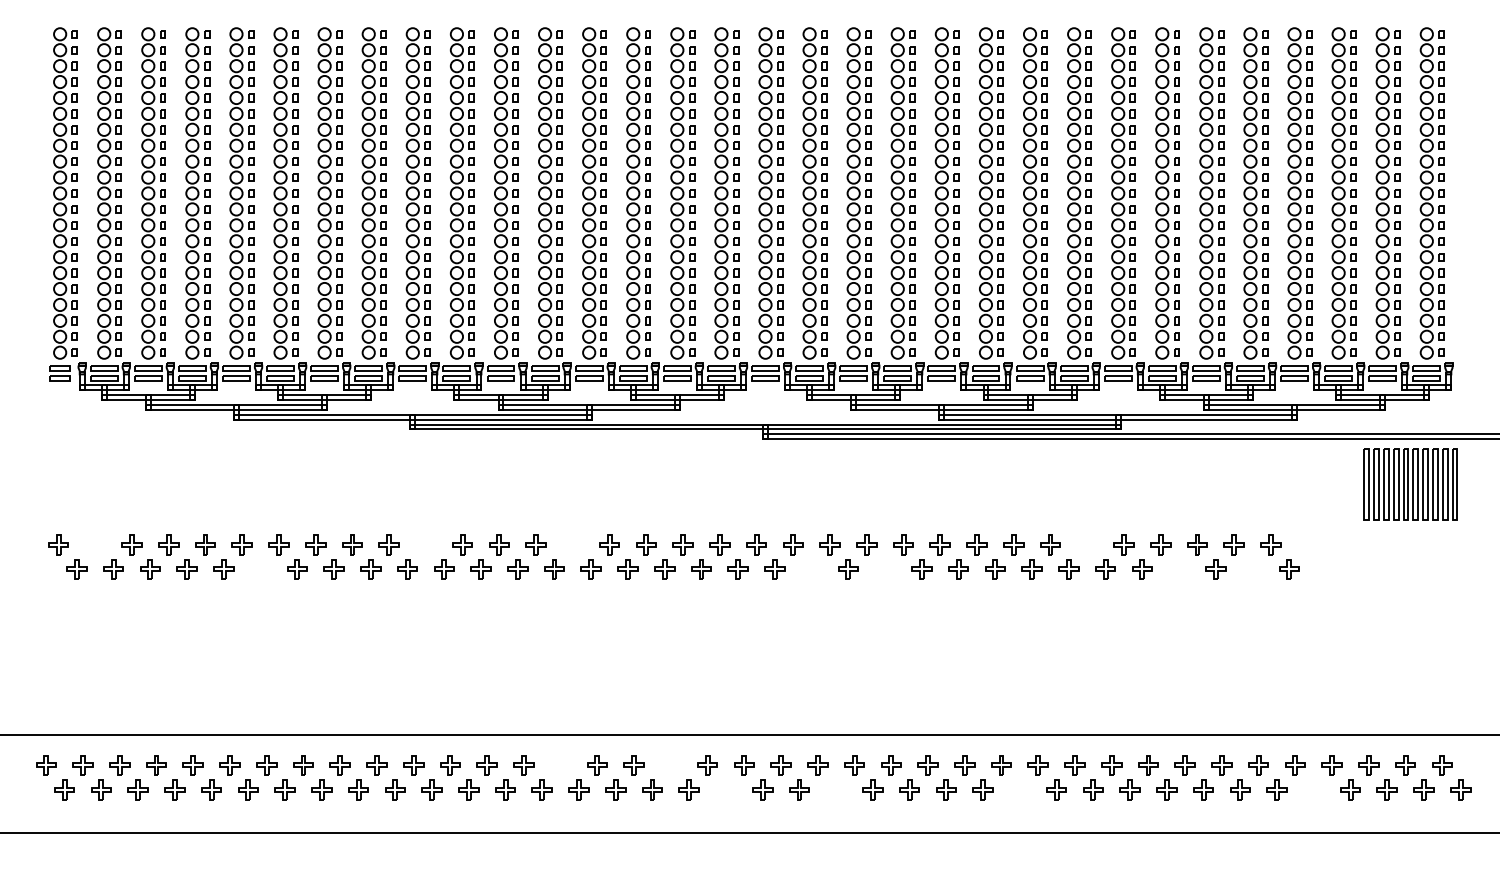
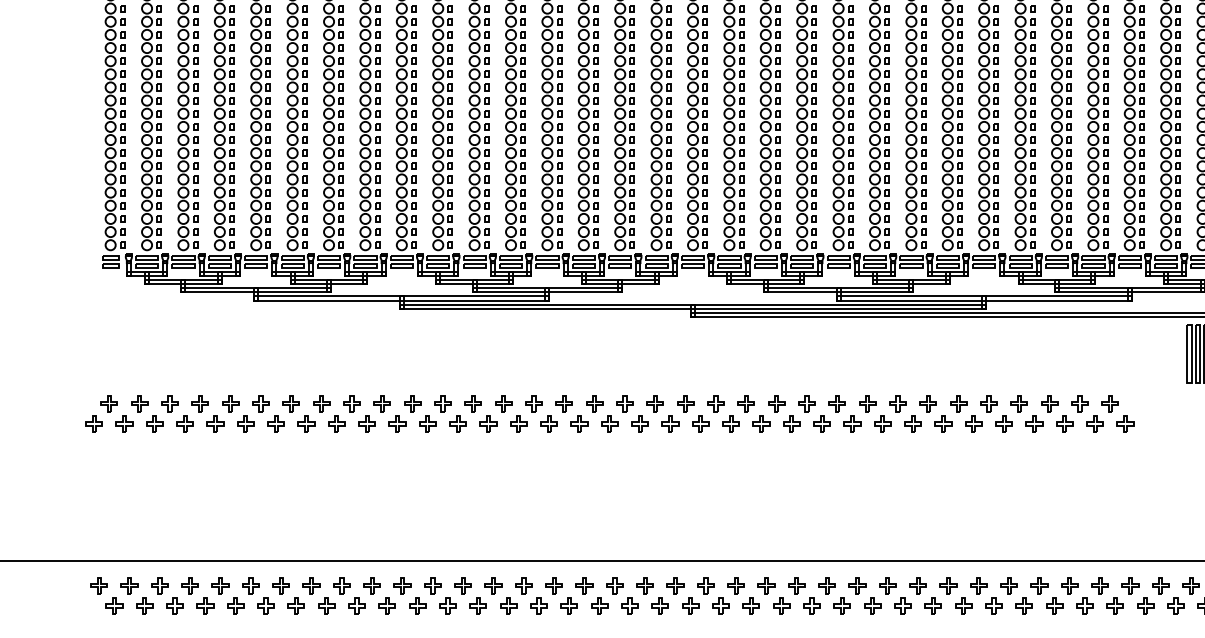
part: (95, 544) -> (139, 403), added
part: (425, 544) -> (412, 403), added
part: (572, 544) -> (533, 403), added
part: (1086, 544) -> (958, 403), added
part: (39, 569) -> (93, 424), added
part: (260, 569) -> (276, 424), added
part: (811, 569) -> (730, 424), added
part: (884, 569) -> (791, 424), added
part: (1178, 569) -> (1033, 424), added
part: (1252, 569) -> (1095, 424), added
part: (560, 765) -> (523, 586), added
part: (670, 765) -> (614, 586), added
part: (725, 789) -> (659, 605), added
part: (835, 789) -> (750, 605), added
part: (1019, 789) -> (902, 605), added
part: (1313, 789) -> (1145, 605), added

